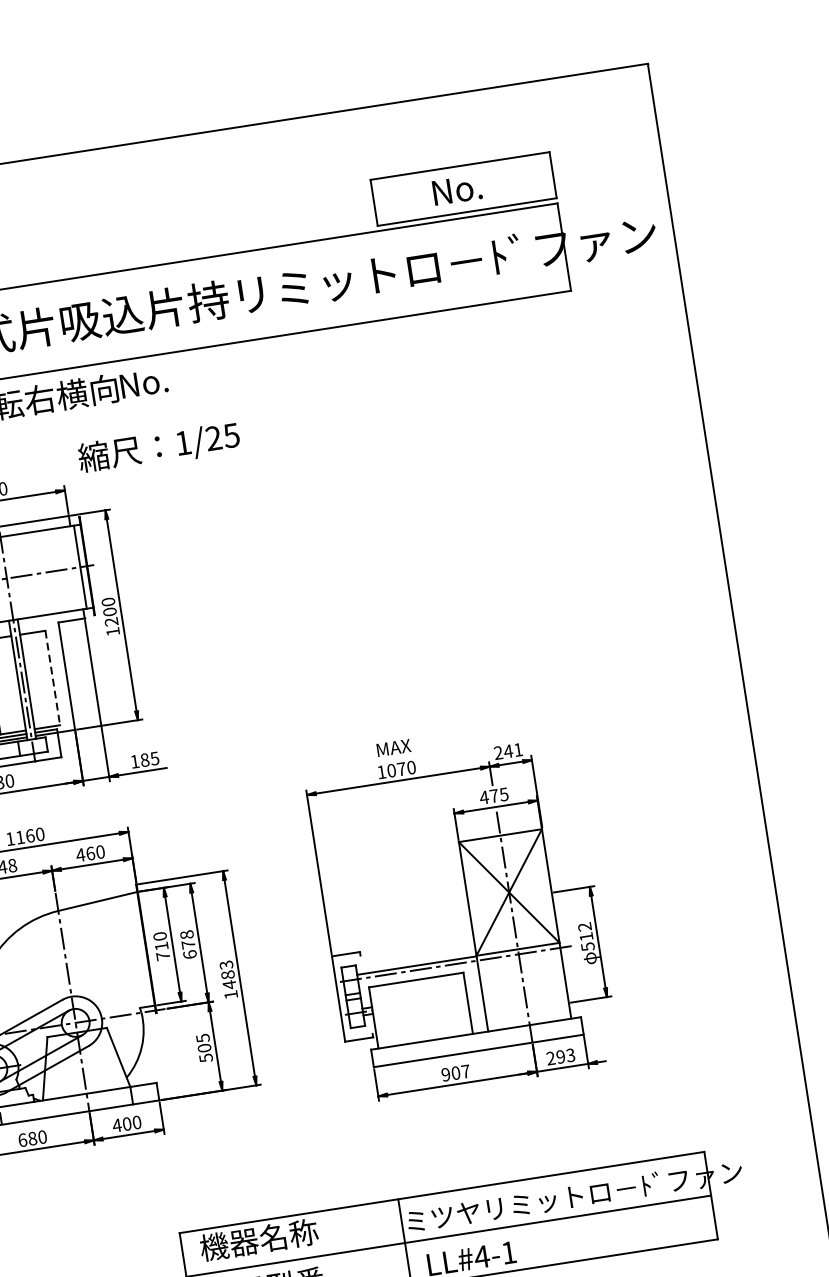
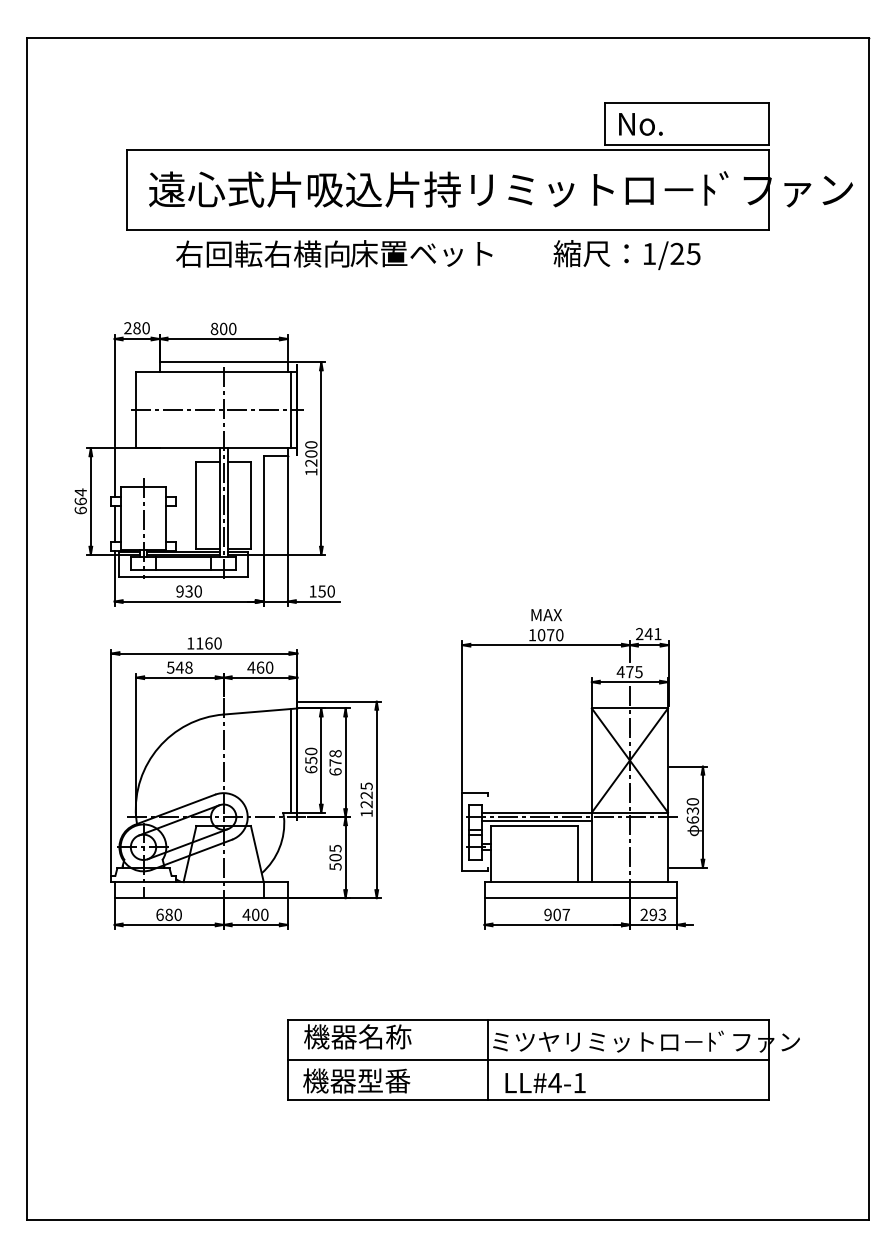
text: (456, 190) -> (640, 124), moved
text: (196, 374) -> (421, 253), No. -> 床置ベット
text: (158, 448) -> (626, 255), moved
line: (52, 678) -> (250, 505), dashed -> solid
text: (149, 759) -> (326, 591), 185 -> 150
text: (585, 936) -> (692, 810), 512 -> 630
line: (140, 949) -> (291, 760), added
text: (162, 951) -> (311, 765), 710 -> 650
line: (417, 974) -> (536, 821), added
text: (227, 975) -> (366, 795), 1483 -> 1225

